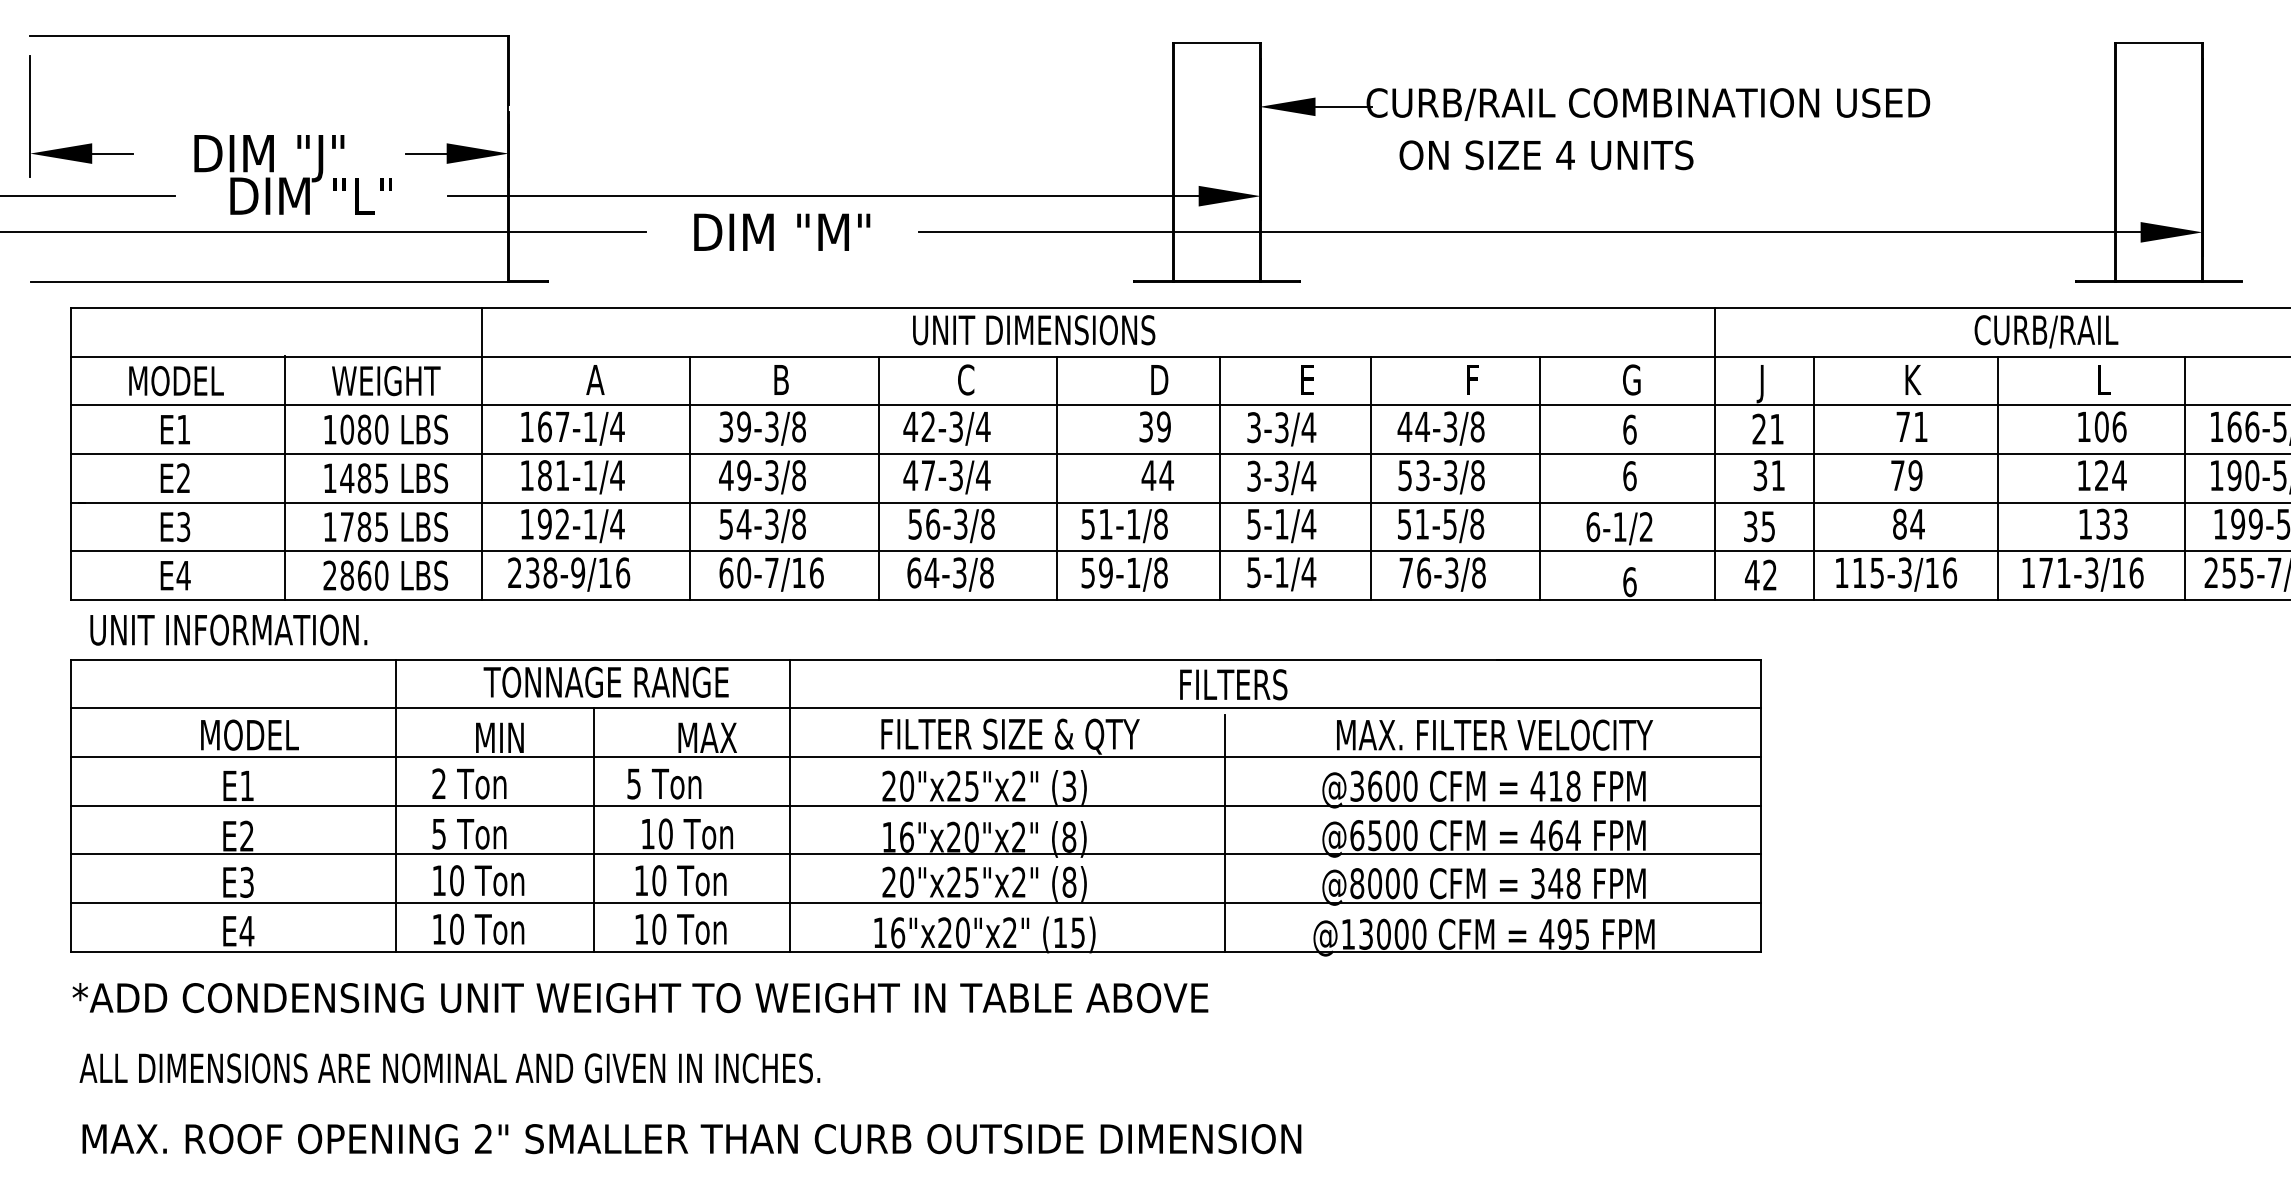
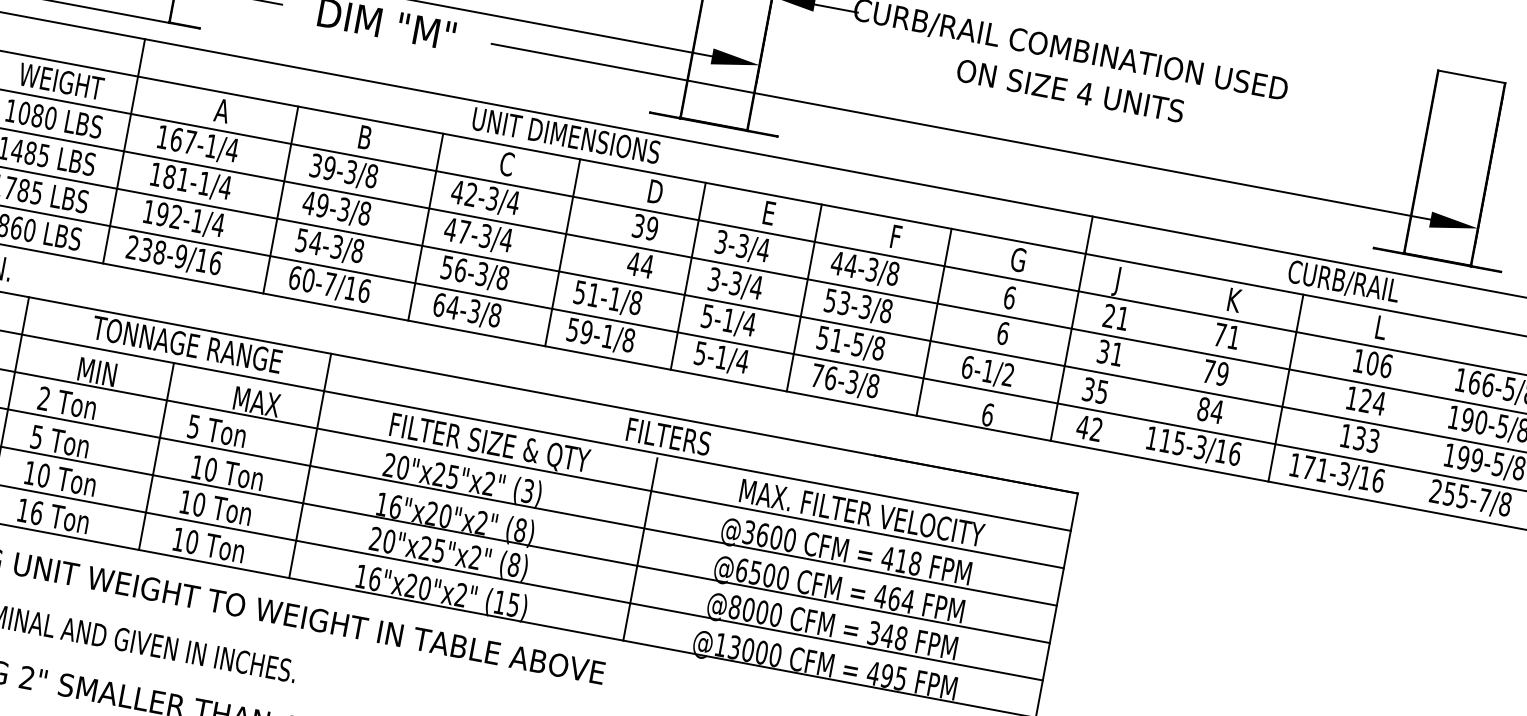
text: (1546, 155) -> (1070, 91), moved
line: (1813, 478) -> (1143, 361), removed
line: (2185, 478) -> (1429, 415), removed
text: (457, 928) -> (37, 512), 10 -> 16

